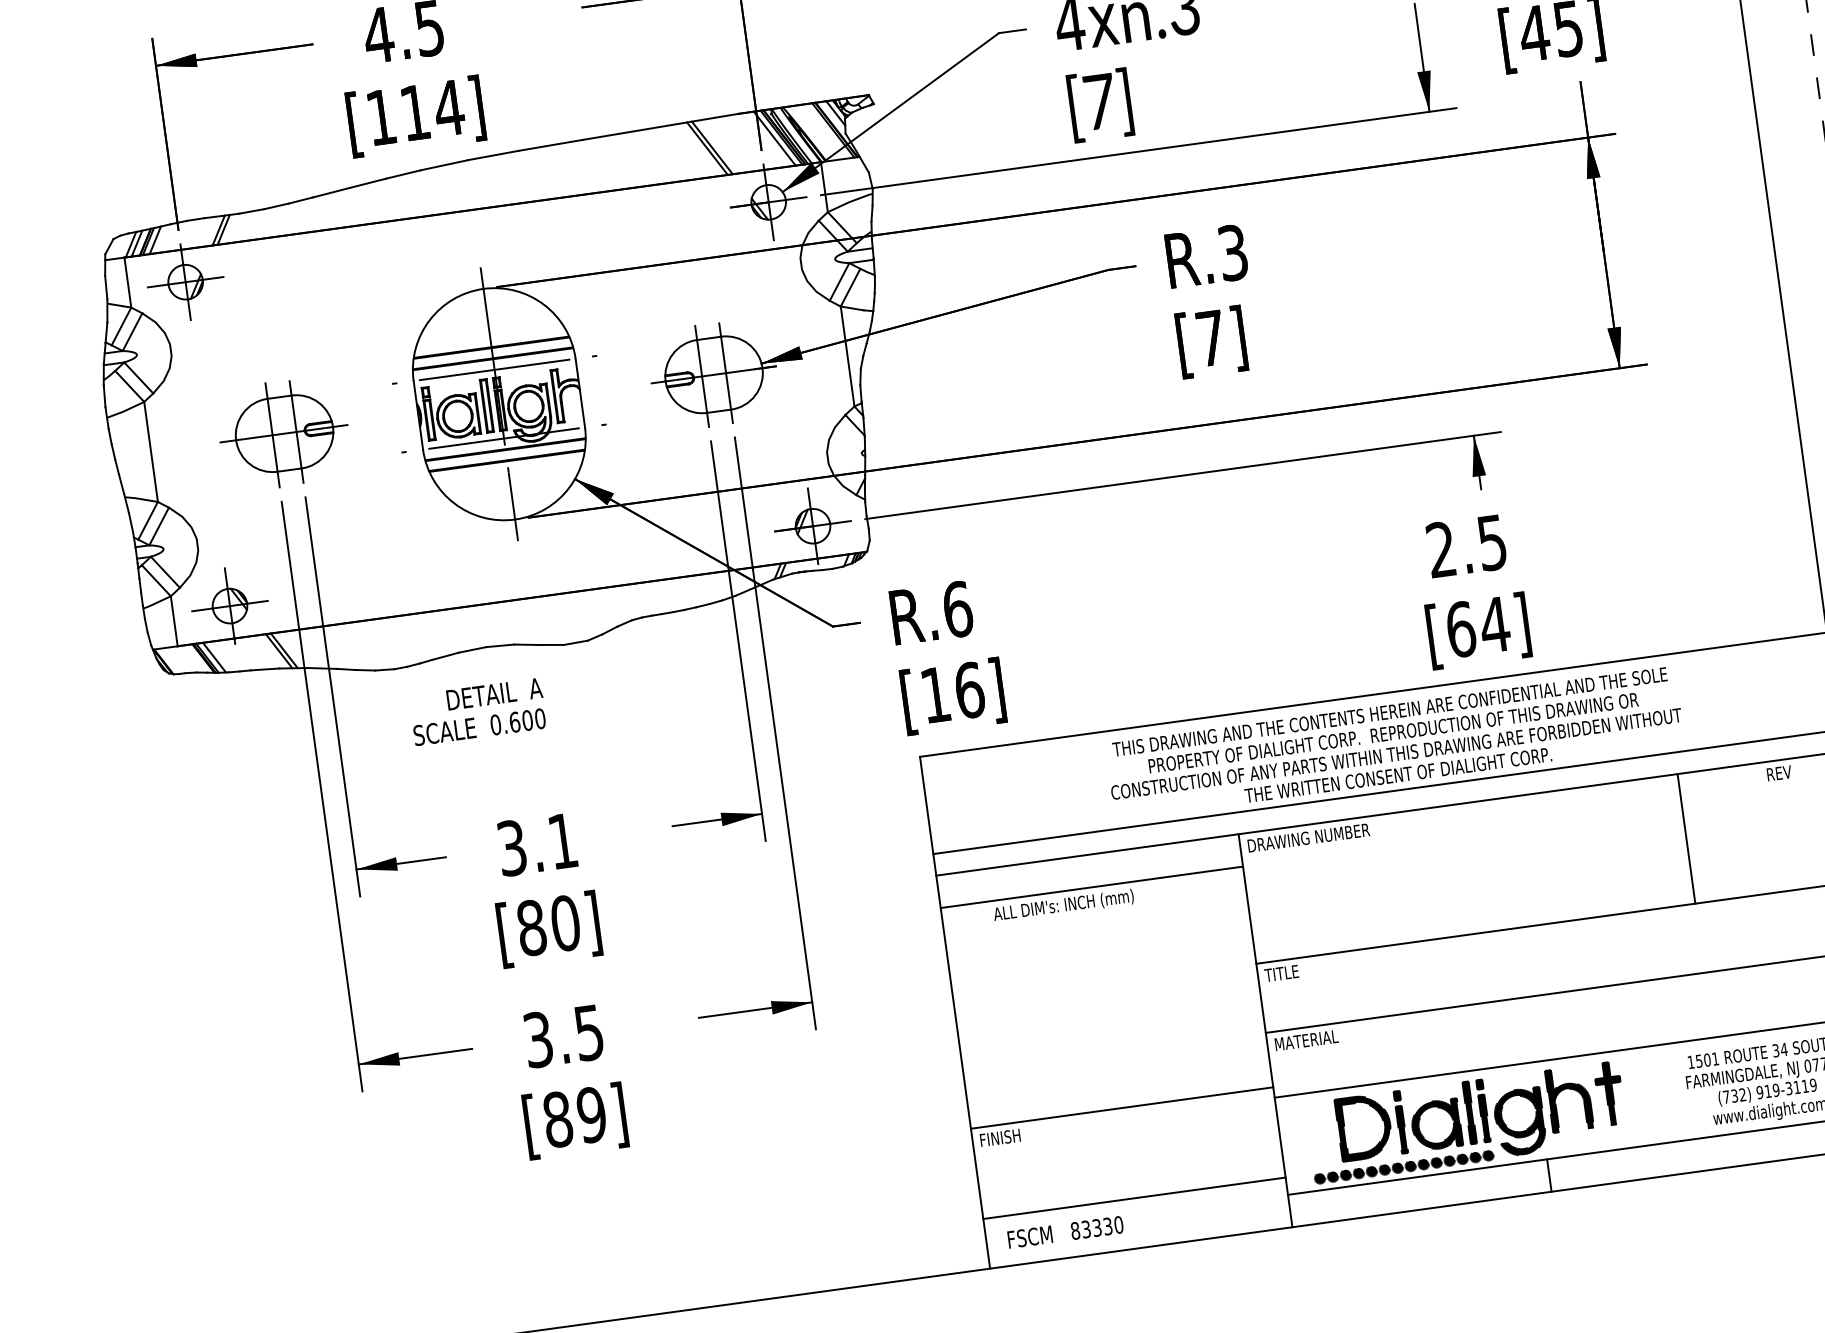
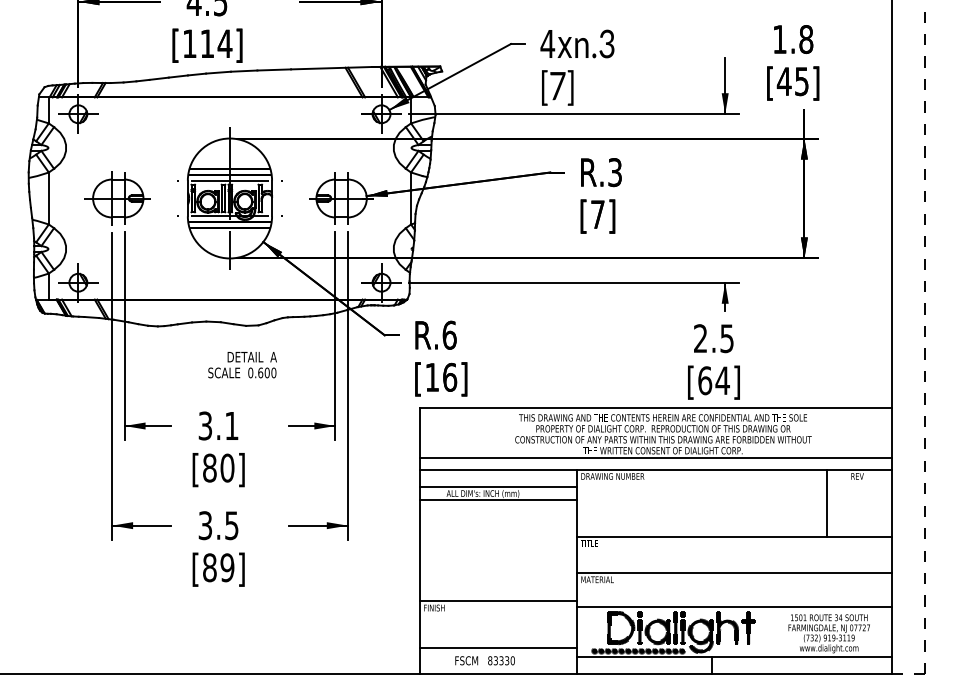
text: (477, 712) -> (242, 365), moved
line: (1686, 839) -> (826, 503), moved
line: (1095, 914) -> (498, 500), added
text: (1064, 1231) -> (484, 660), moved

